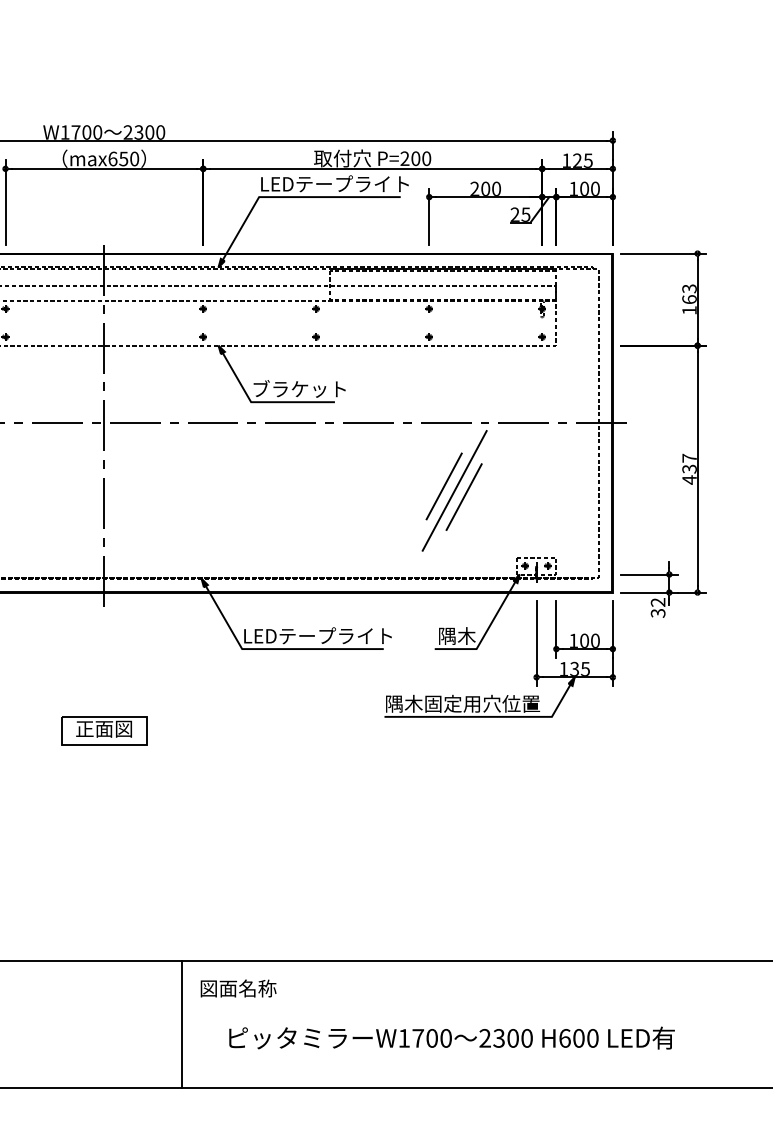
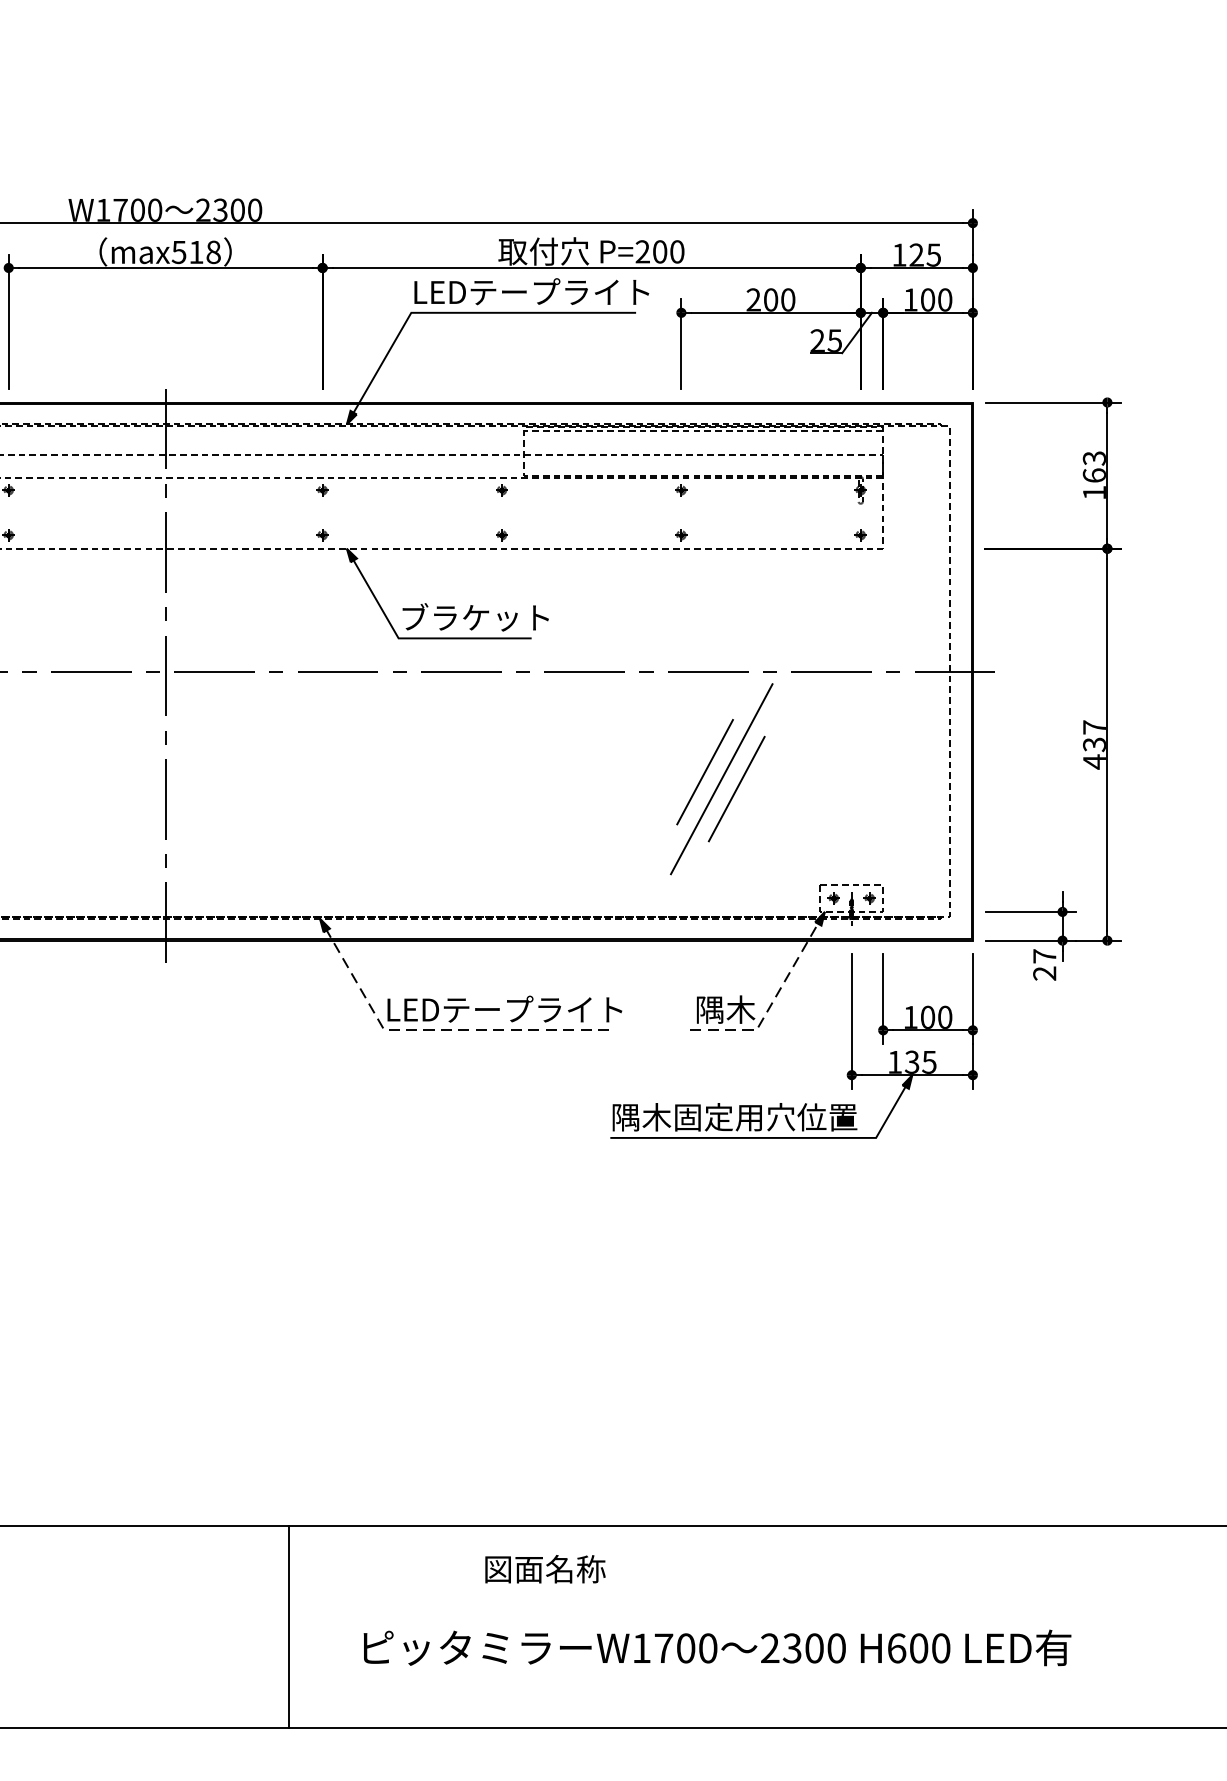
text: (123, 158) -> (195, 251), max650 -> max518
text: (657, 607) -> (1043, 964), 32 -> 27
line: (487, 630) -> (773, 1000), solid -> dashed
line: (271, 649) -> (430, 1030), solid -> dashed
part: (104, 730) -> (165, 1159), removed
text: (238, 988) -> (545, 1569), moved

